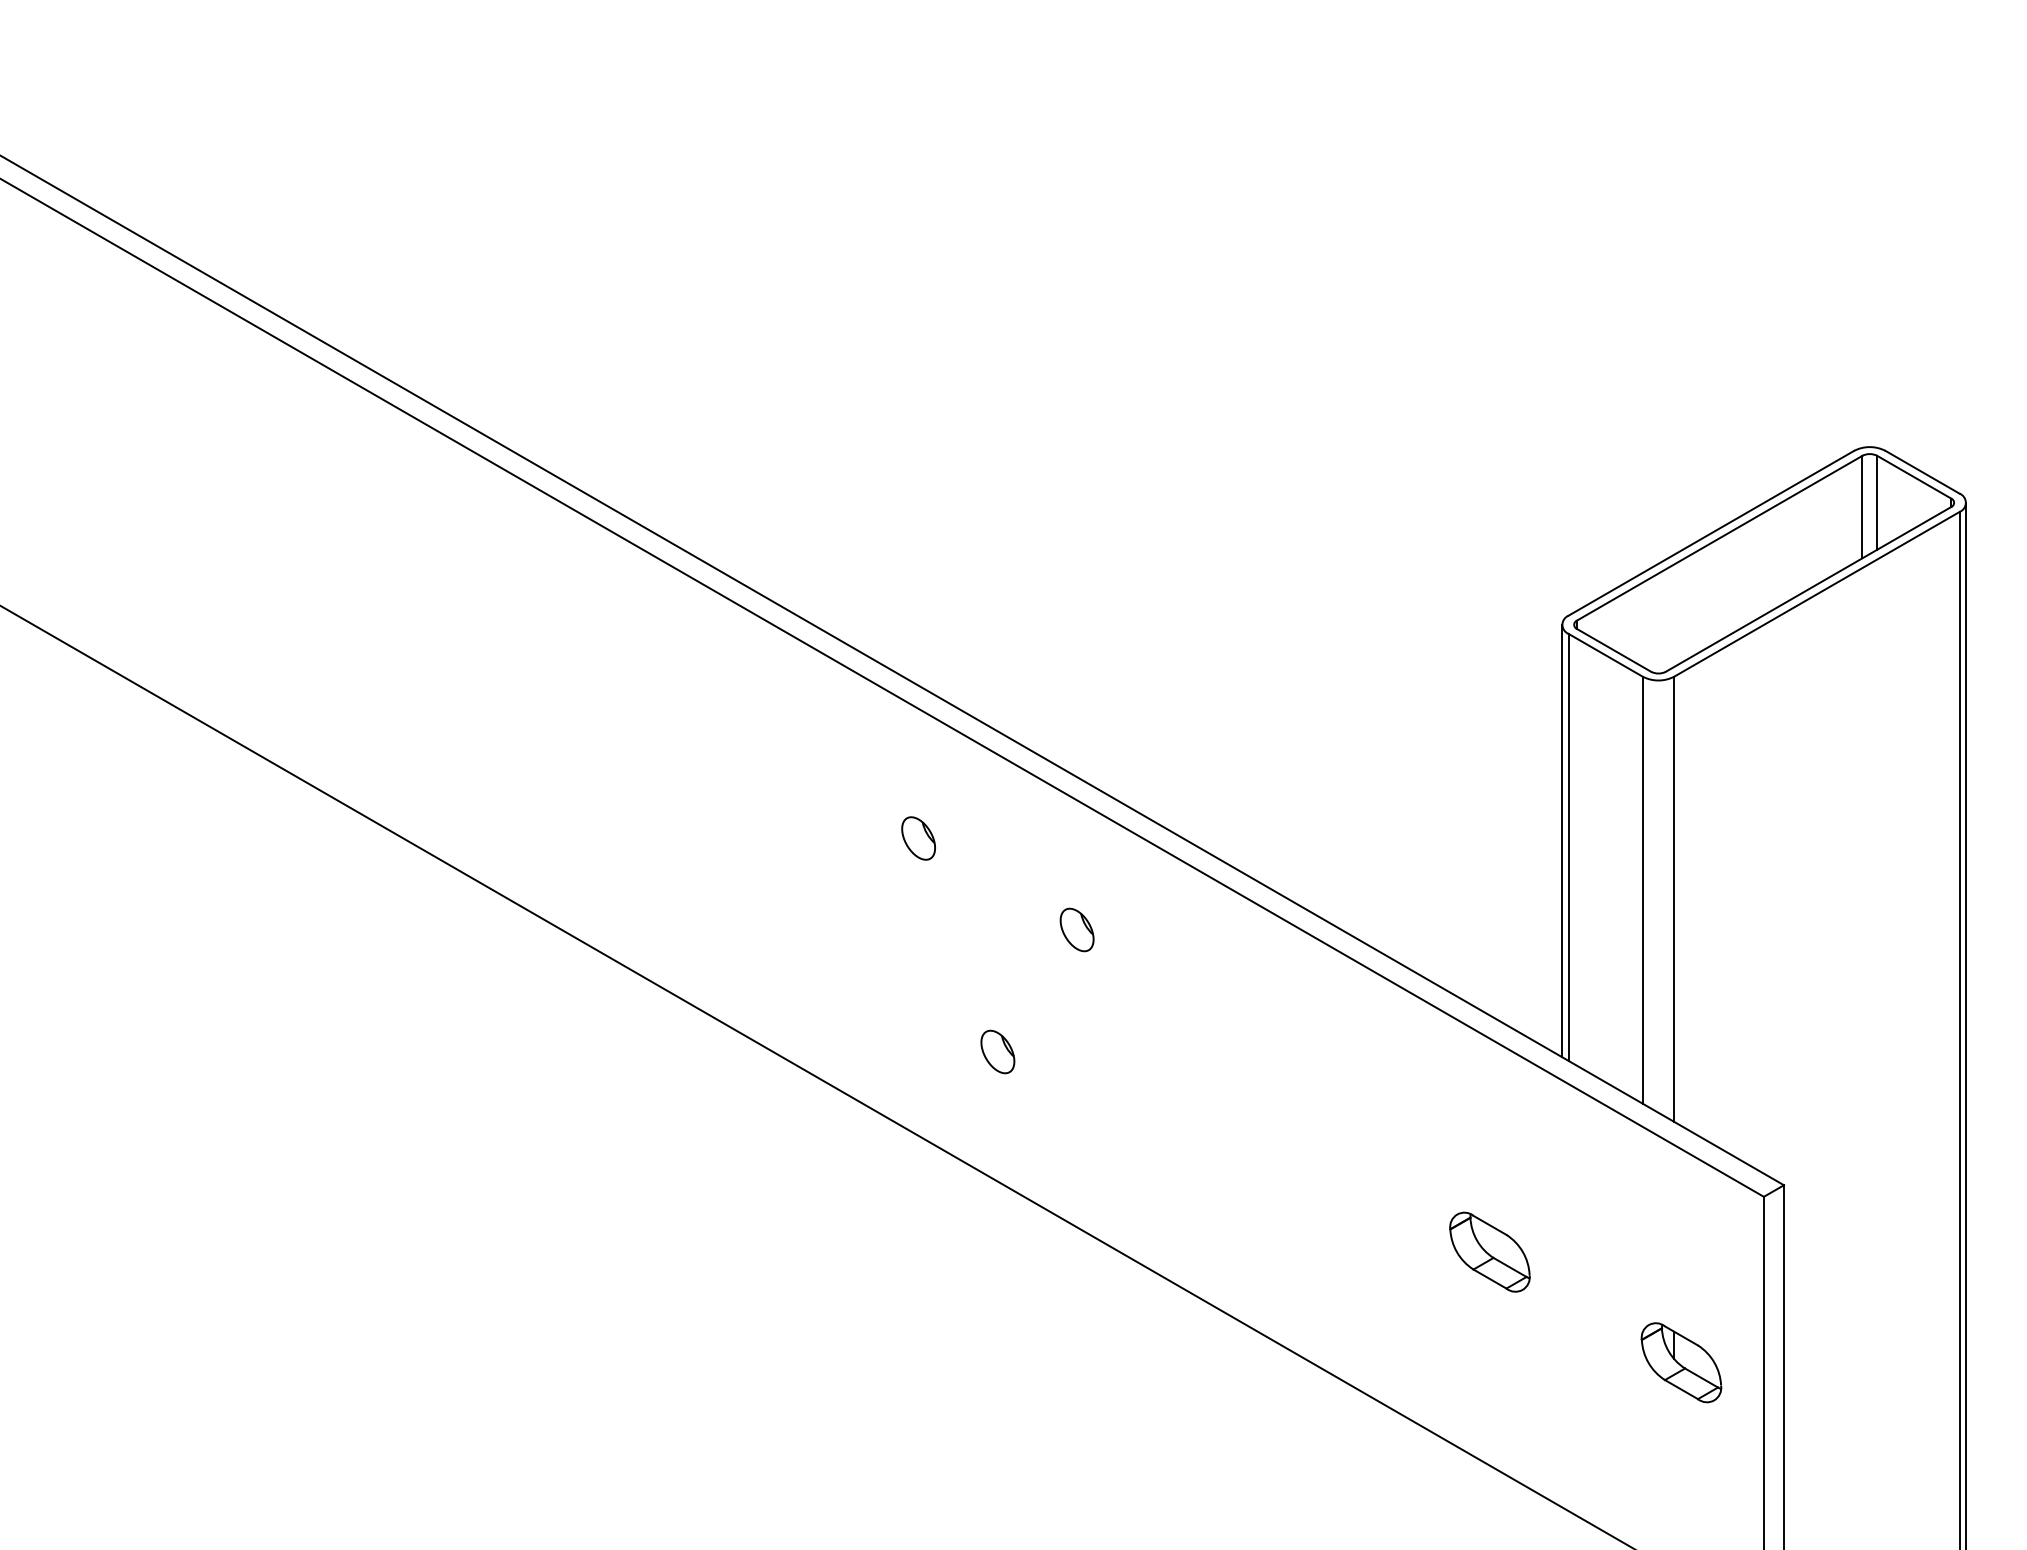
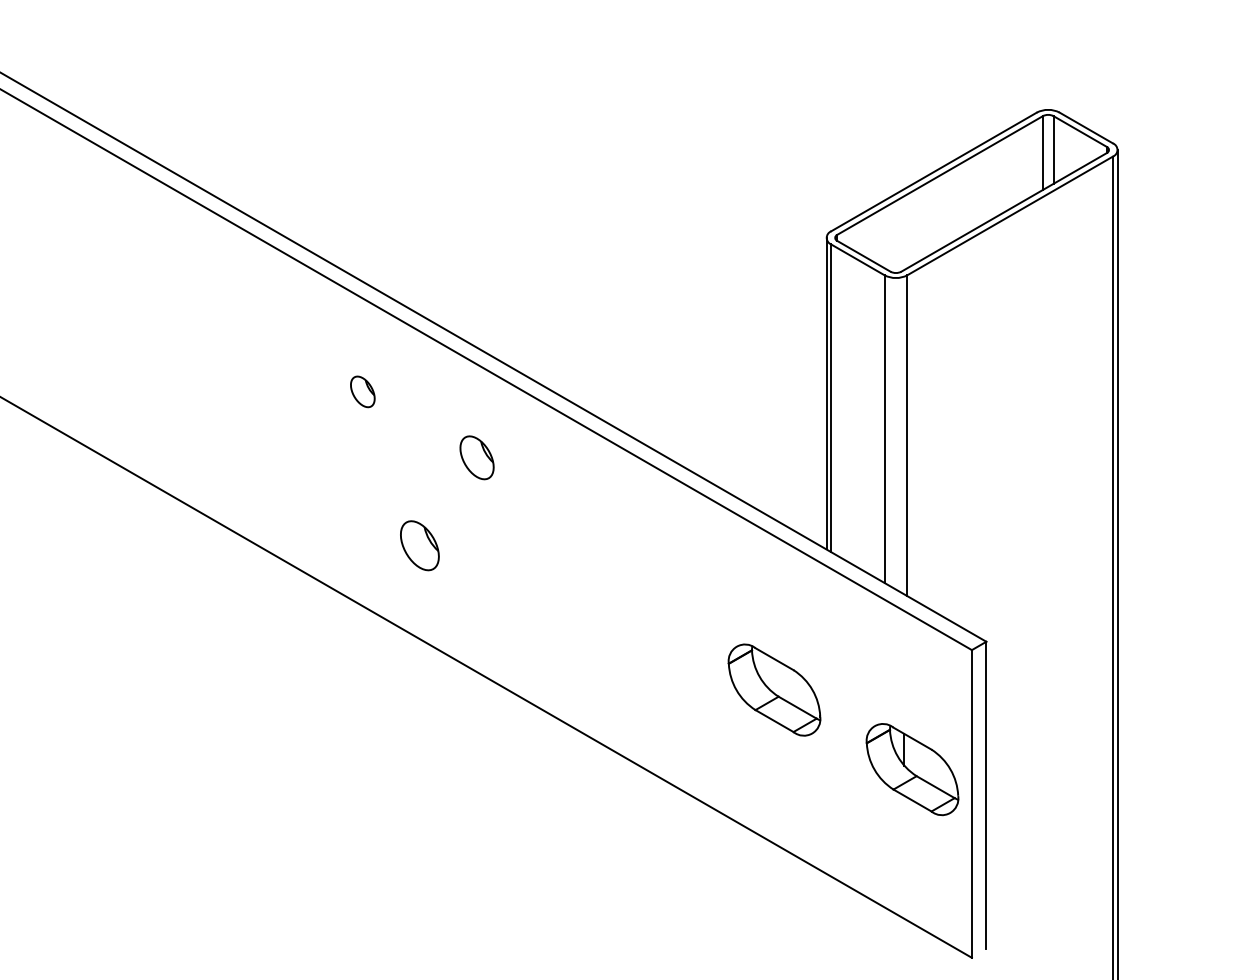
part: (1076, 929) -> (476, 457), size x1.4
part: (997, 1051) -> (419, 545), size x1.6
part: (1489, 1251) -> (774, 689), size x1.6
part: (1681, 1362) -> (912, 769), size x1.6

